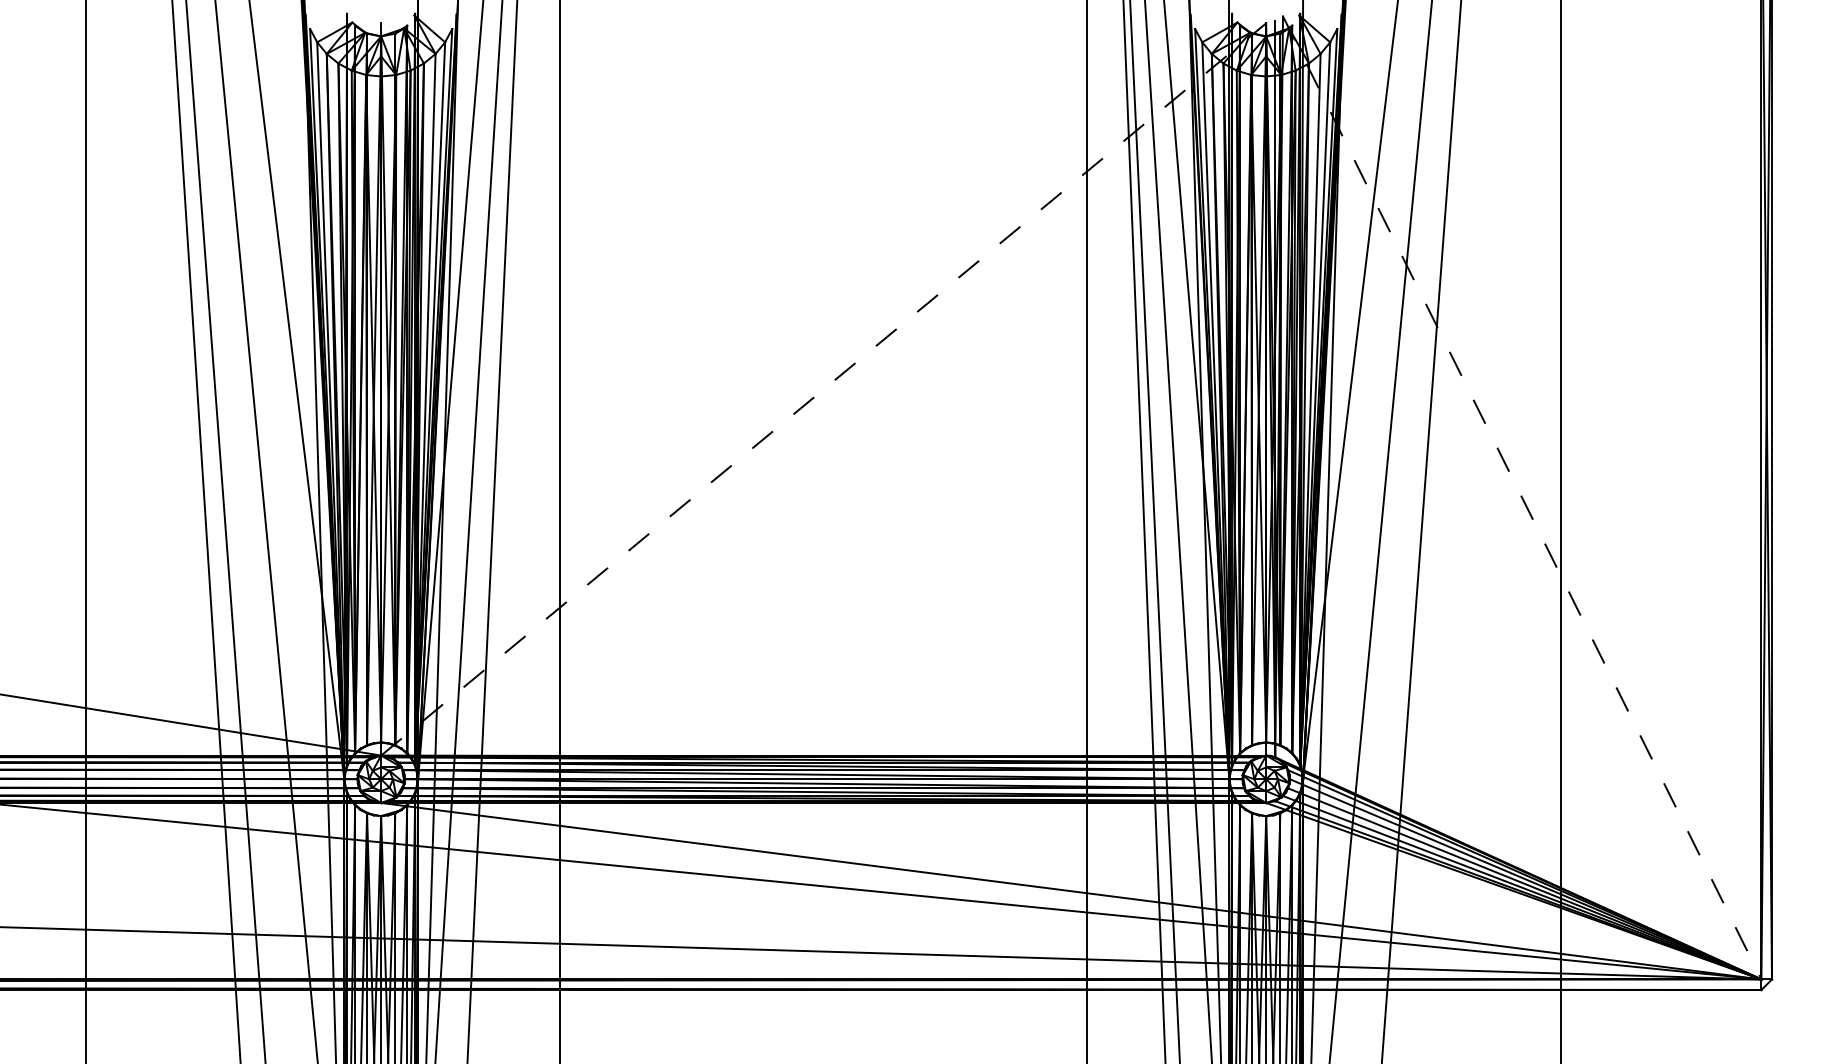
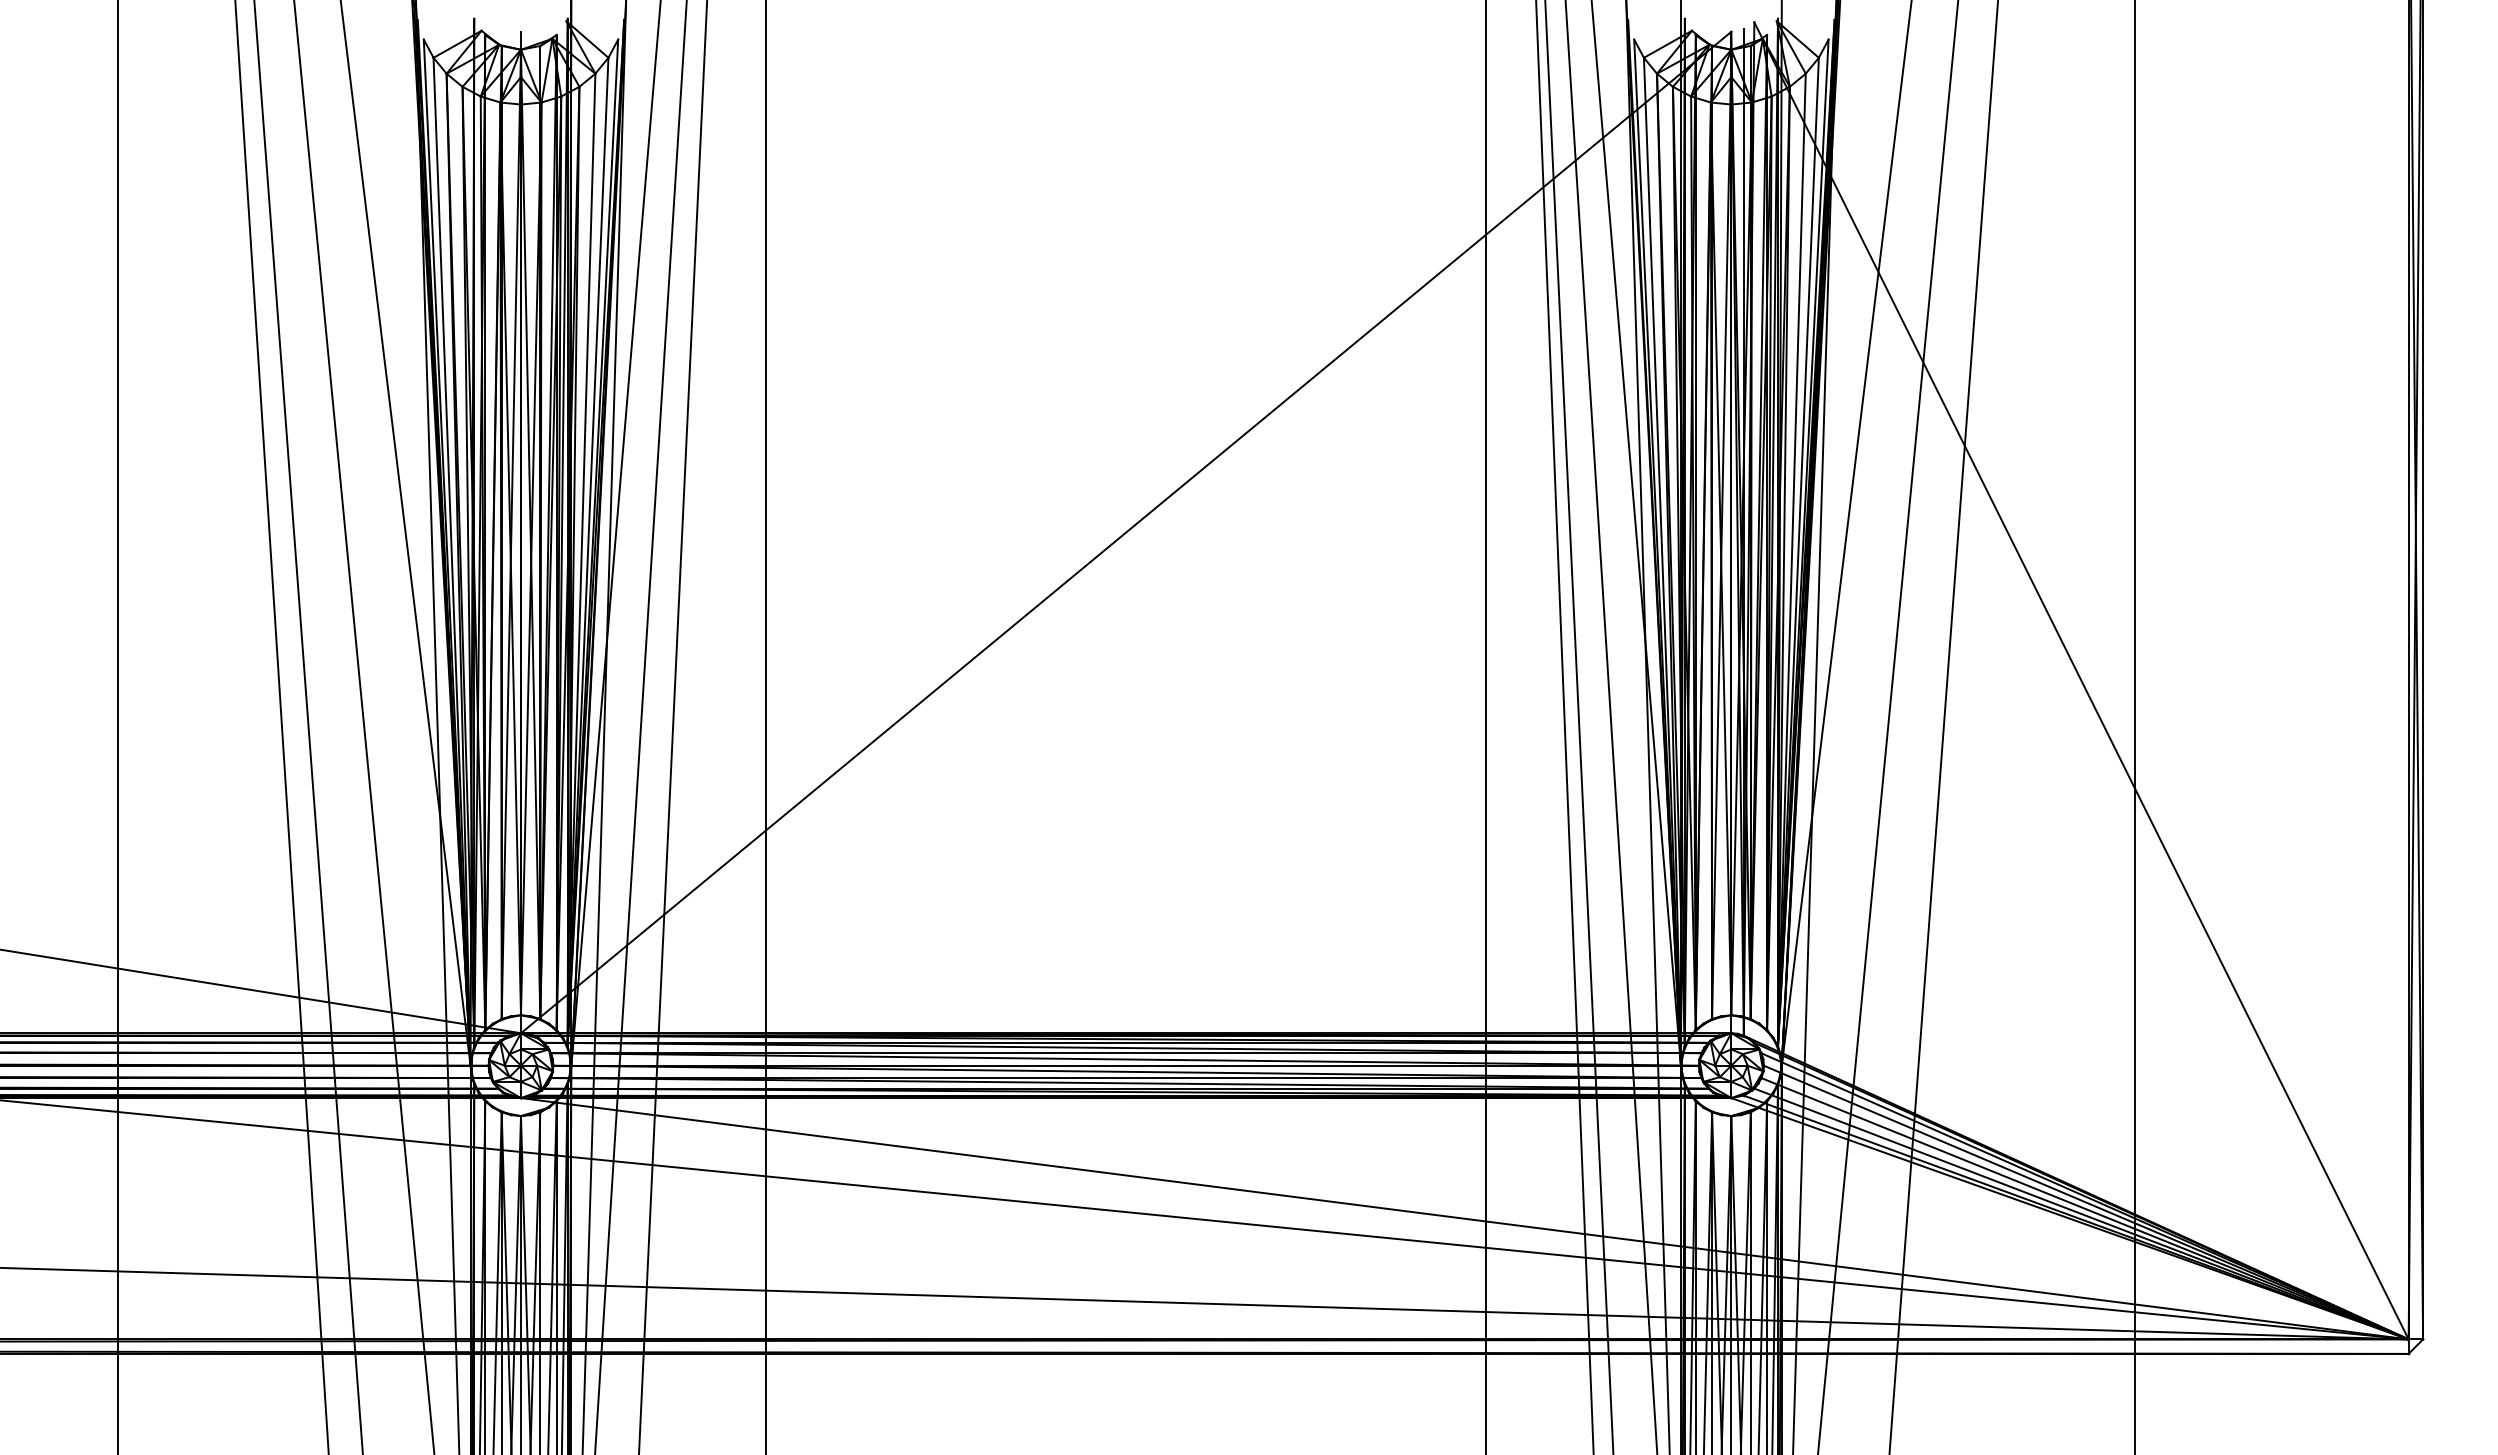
line: (823, 389) -> (1126, 532), dashed -> solid
line: (1522, 498) -> (2081, 681), dashed -> solid

